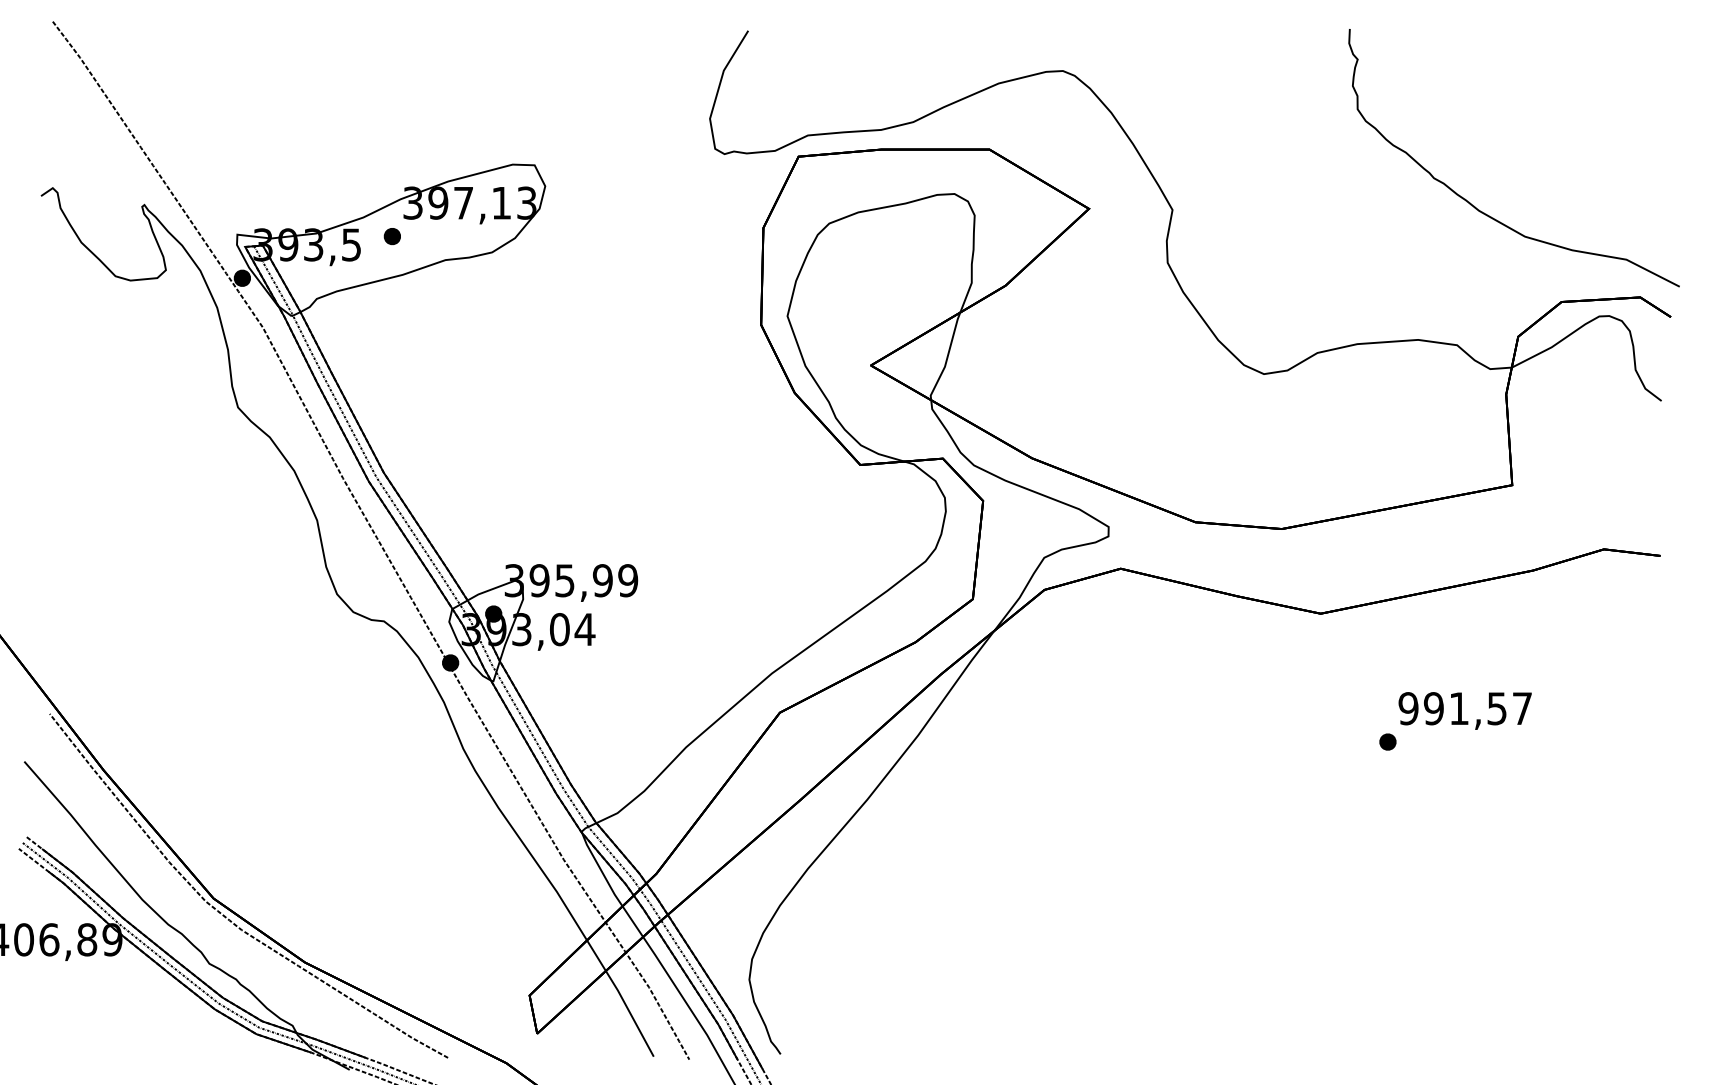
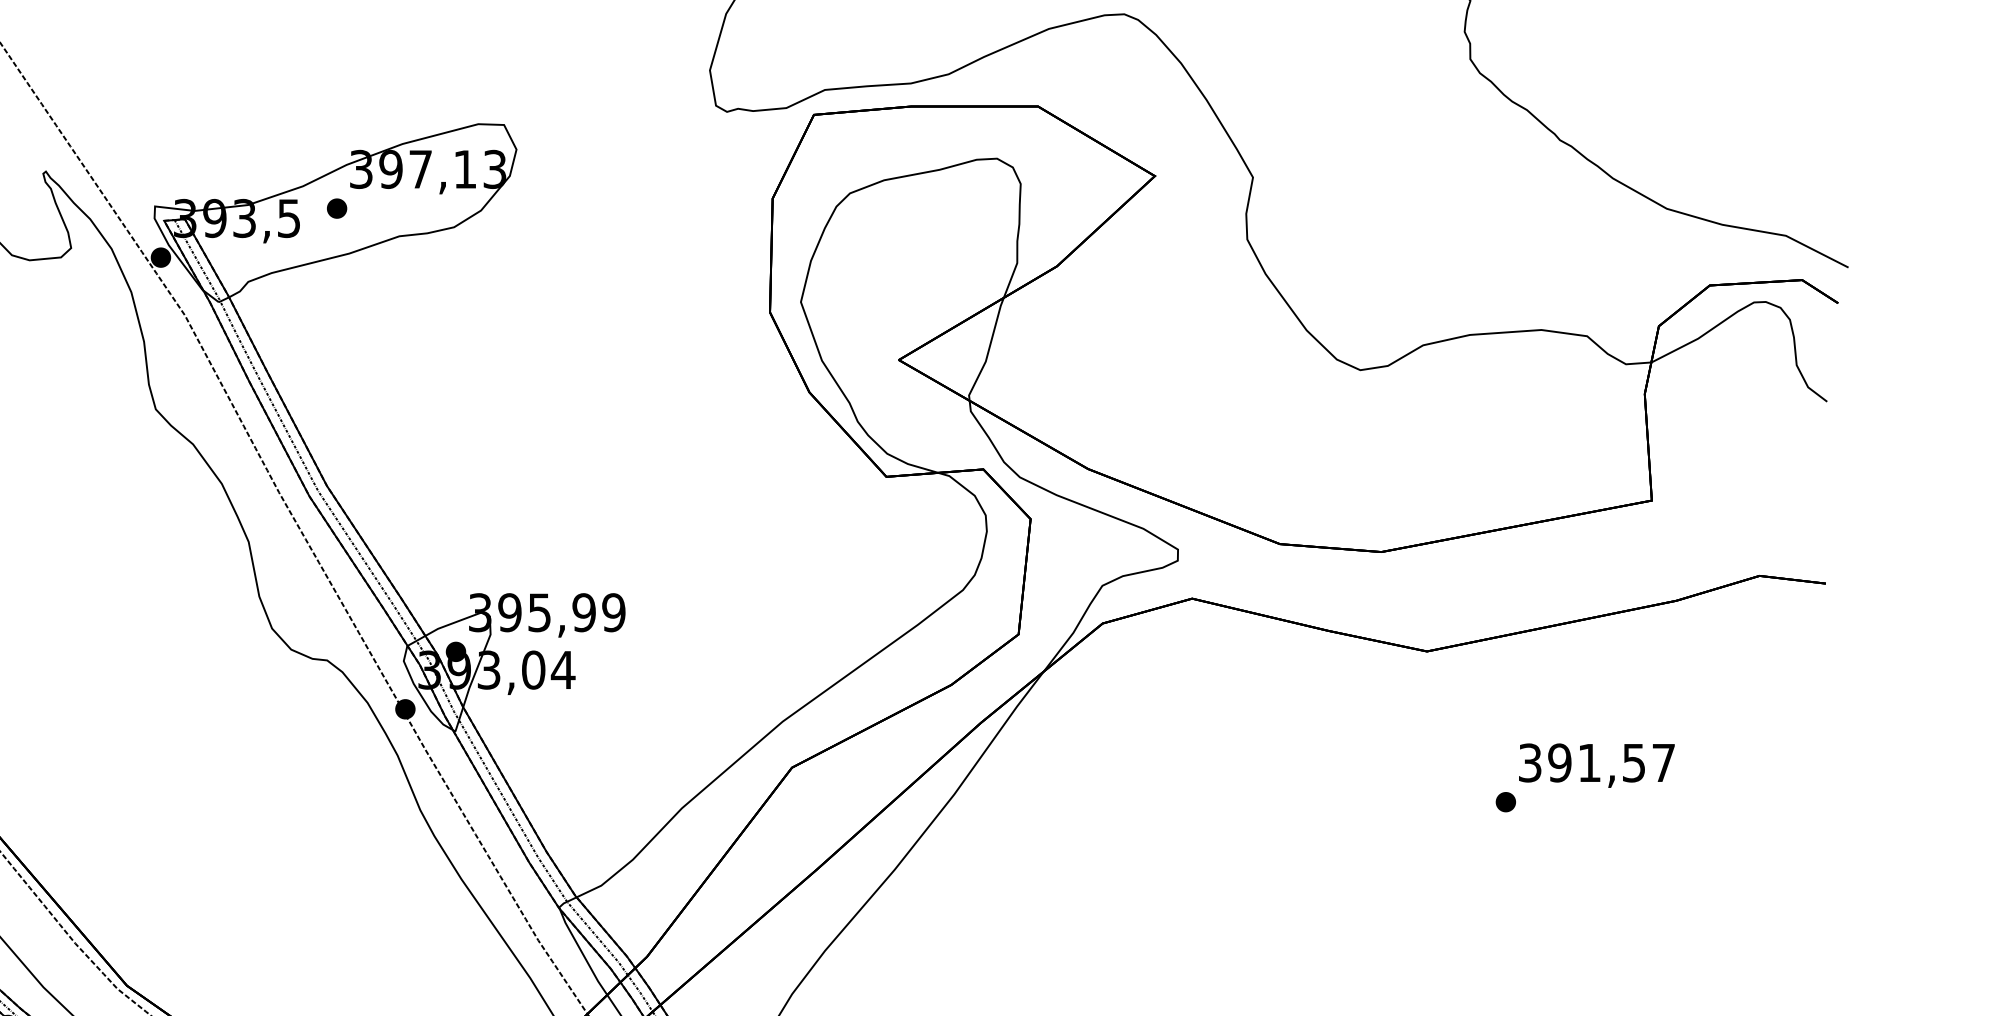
text: (1408, 708) -> (1530, 762), 991,57 -> 391,57

